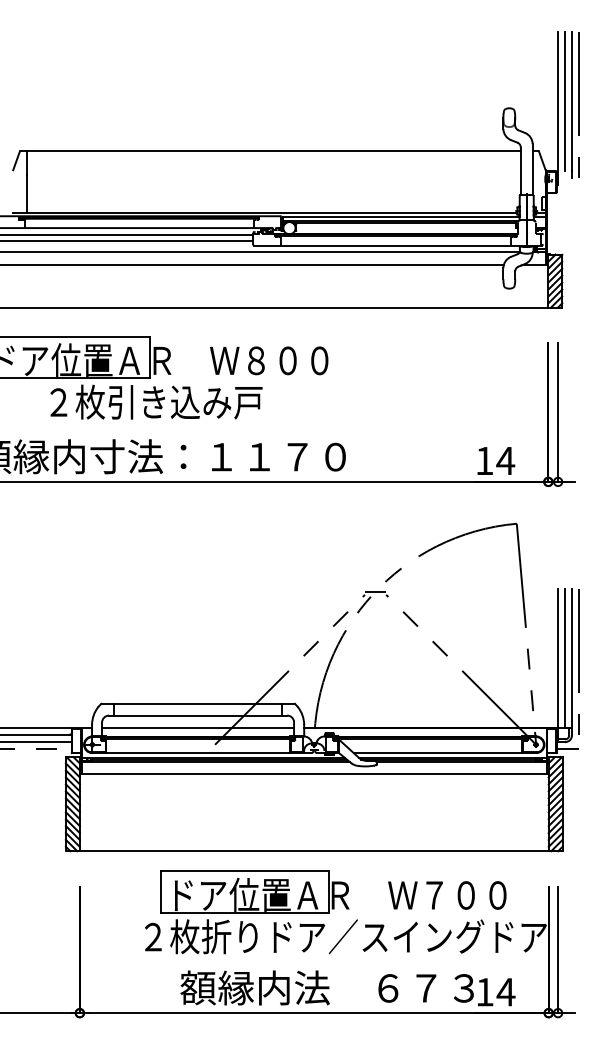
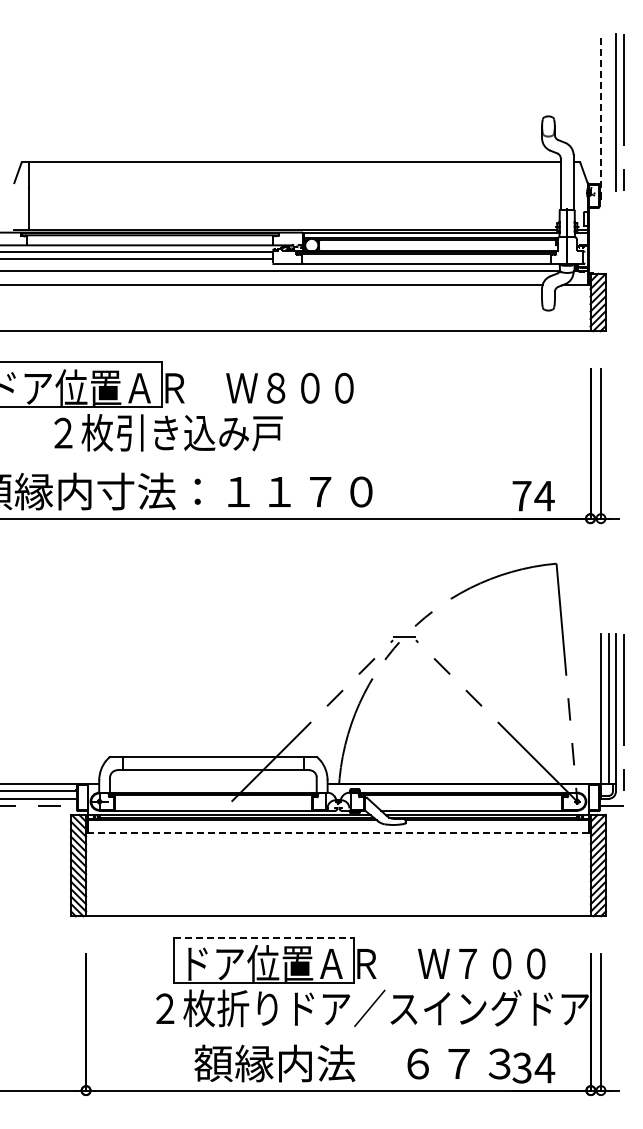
line: (565, 100) -> (608, 108), removed
line: (557, 108) -> (600, 116), solid -> dashed
text: (484, 461) -> (521, 496), 14 -> 74
line: (198, 727) -> (213, 783), removed
line: (313, 773) -> (337, 832), solid -> dashed
line: (245, 870) -> (264, 937), solid -> dashed
text: (484, 991) -> (521, 1067), 14 -> 34

